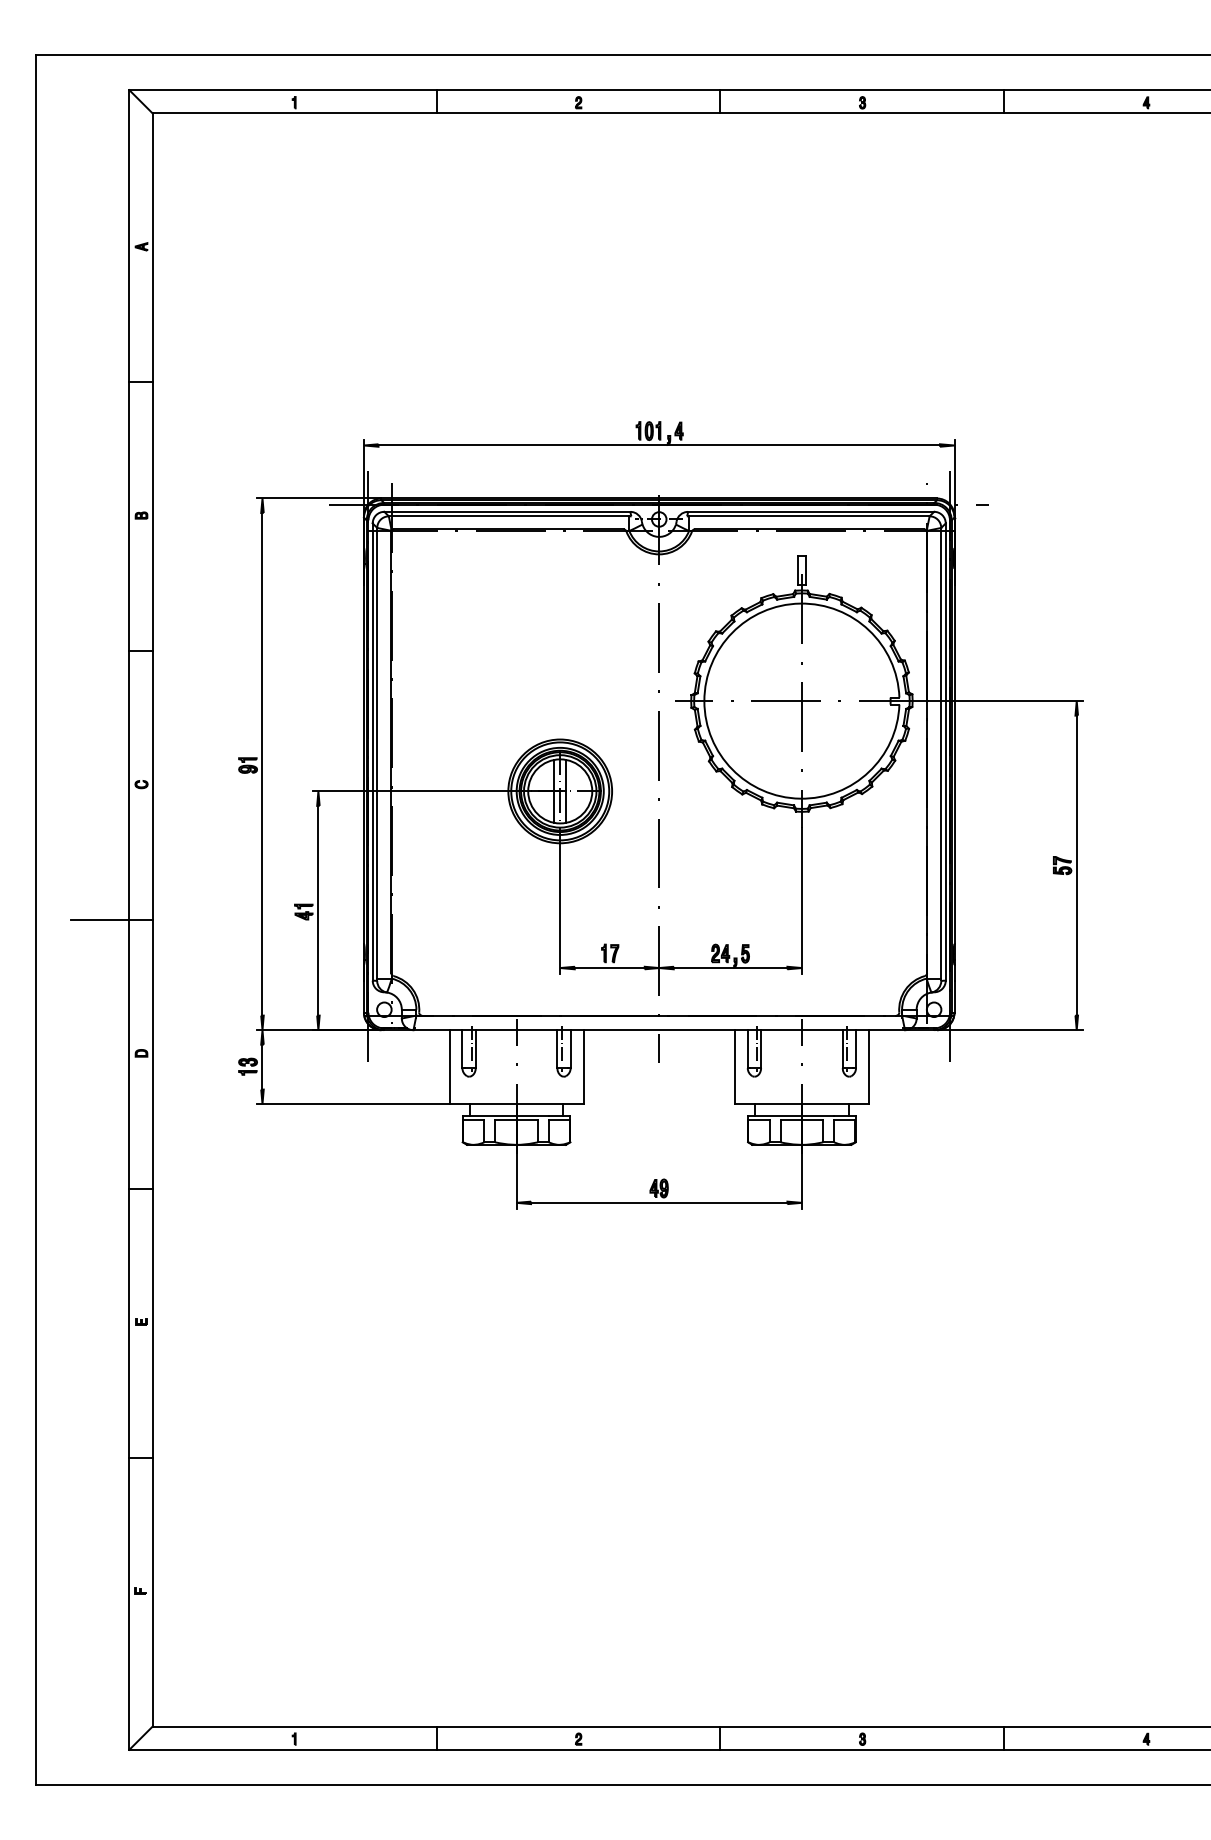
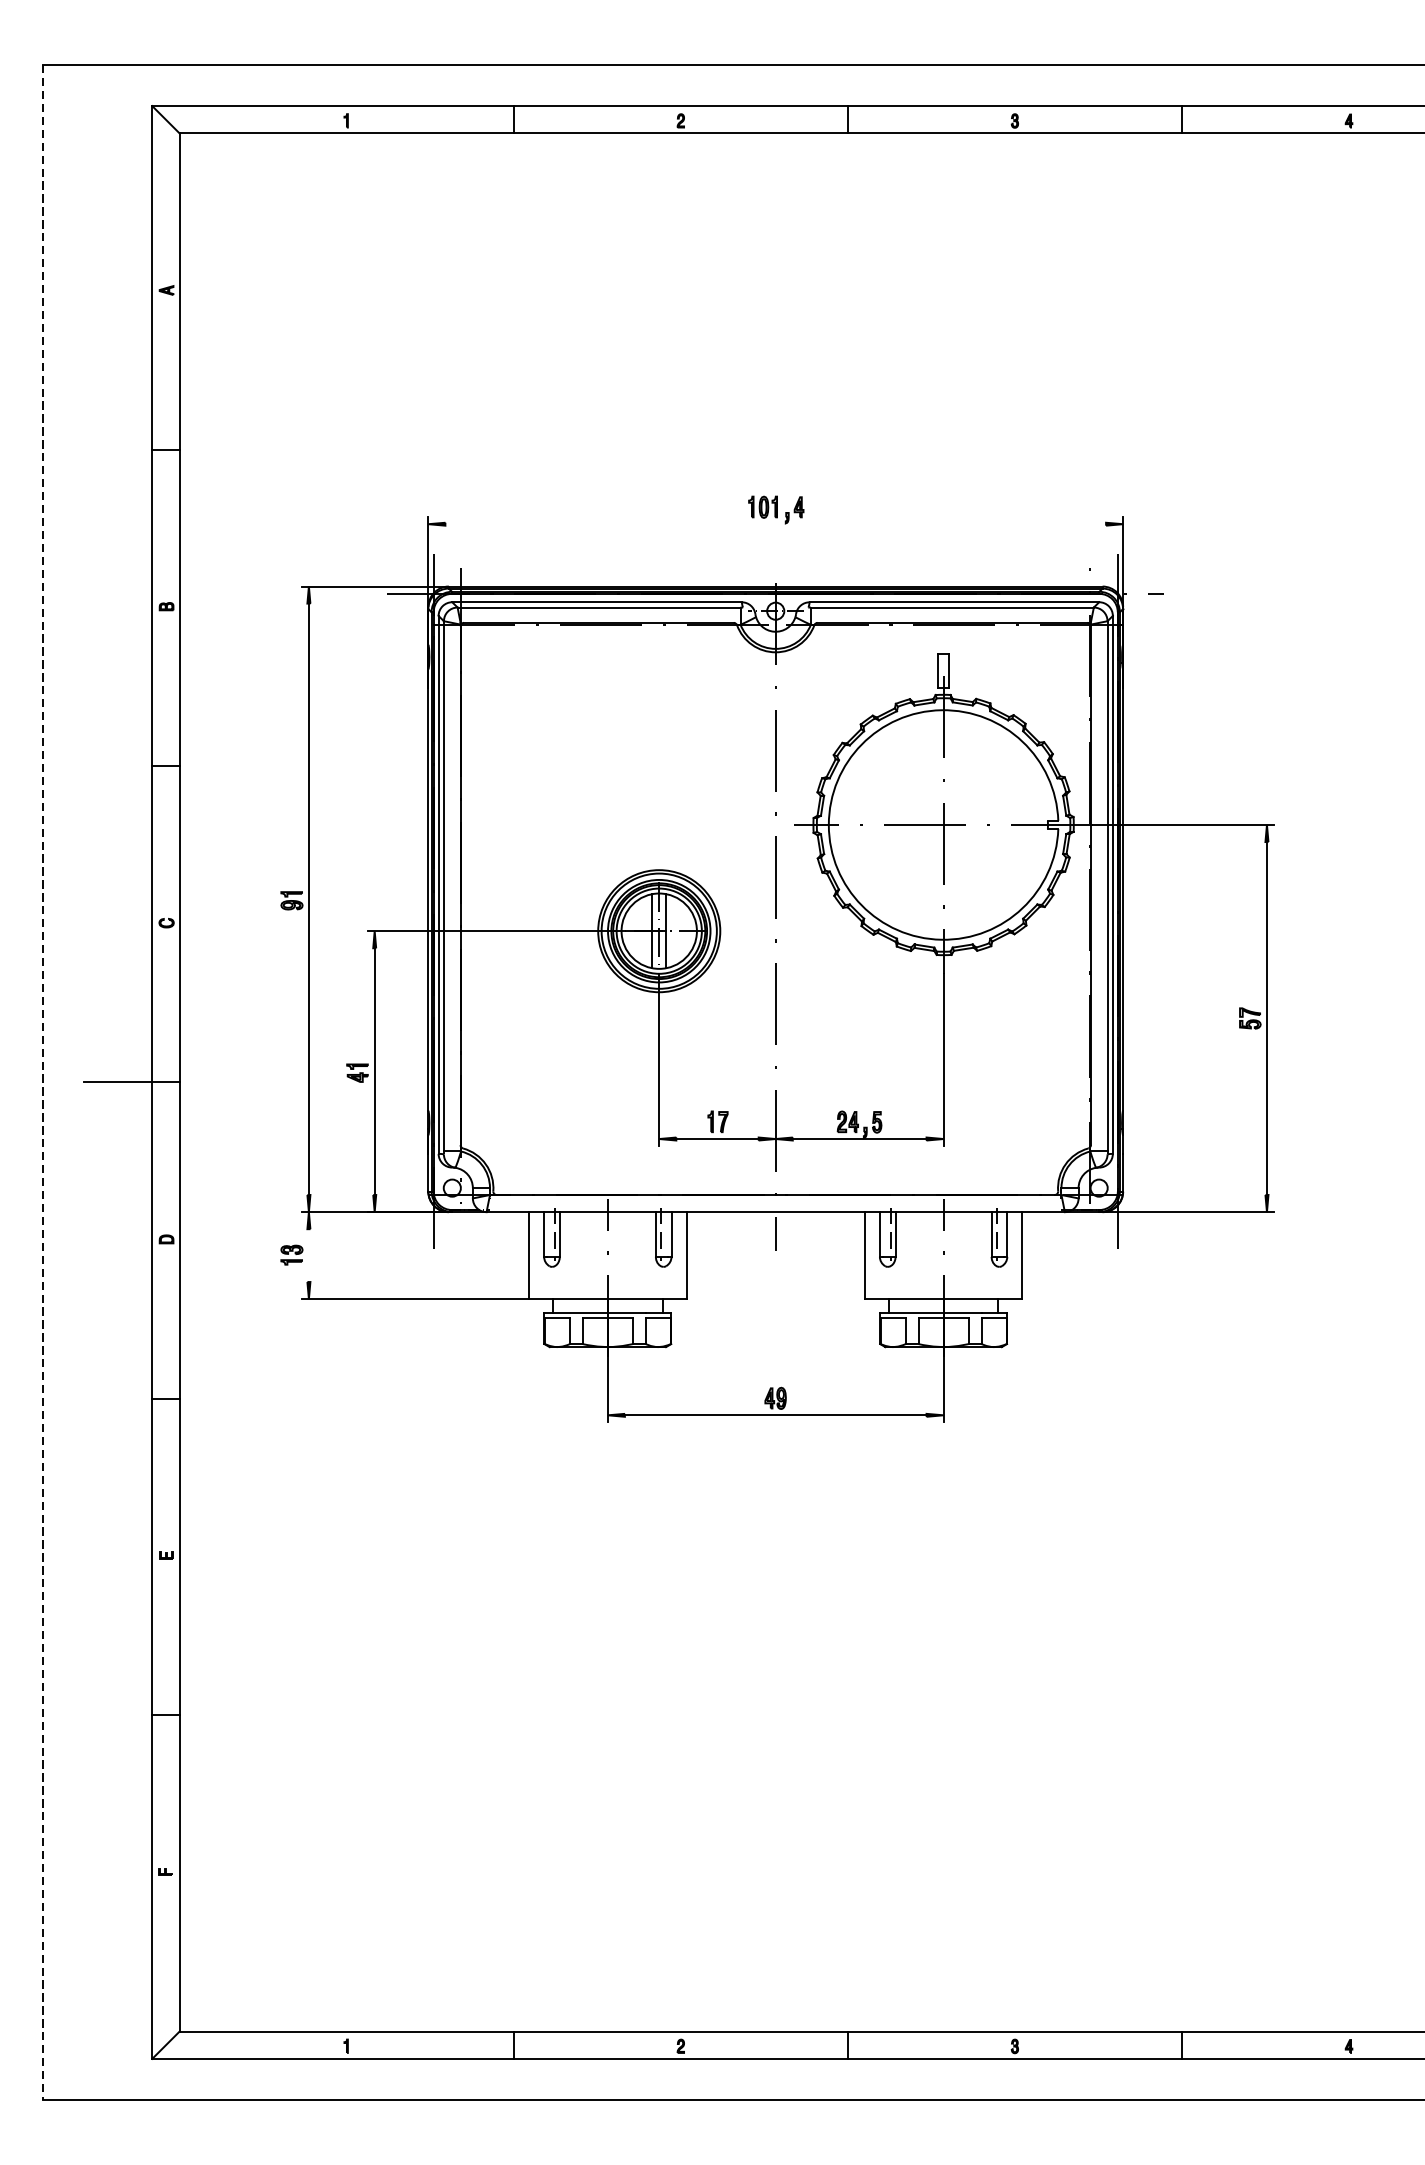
line: (659, 445) -> (776, 524), removed
line: (36, 920) -> (43, 1083), solid -> dashed
line: (262, 1066) -> (308, 1254), removed

